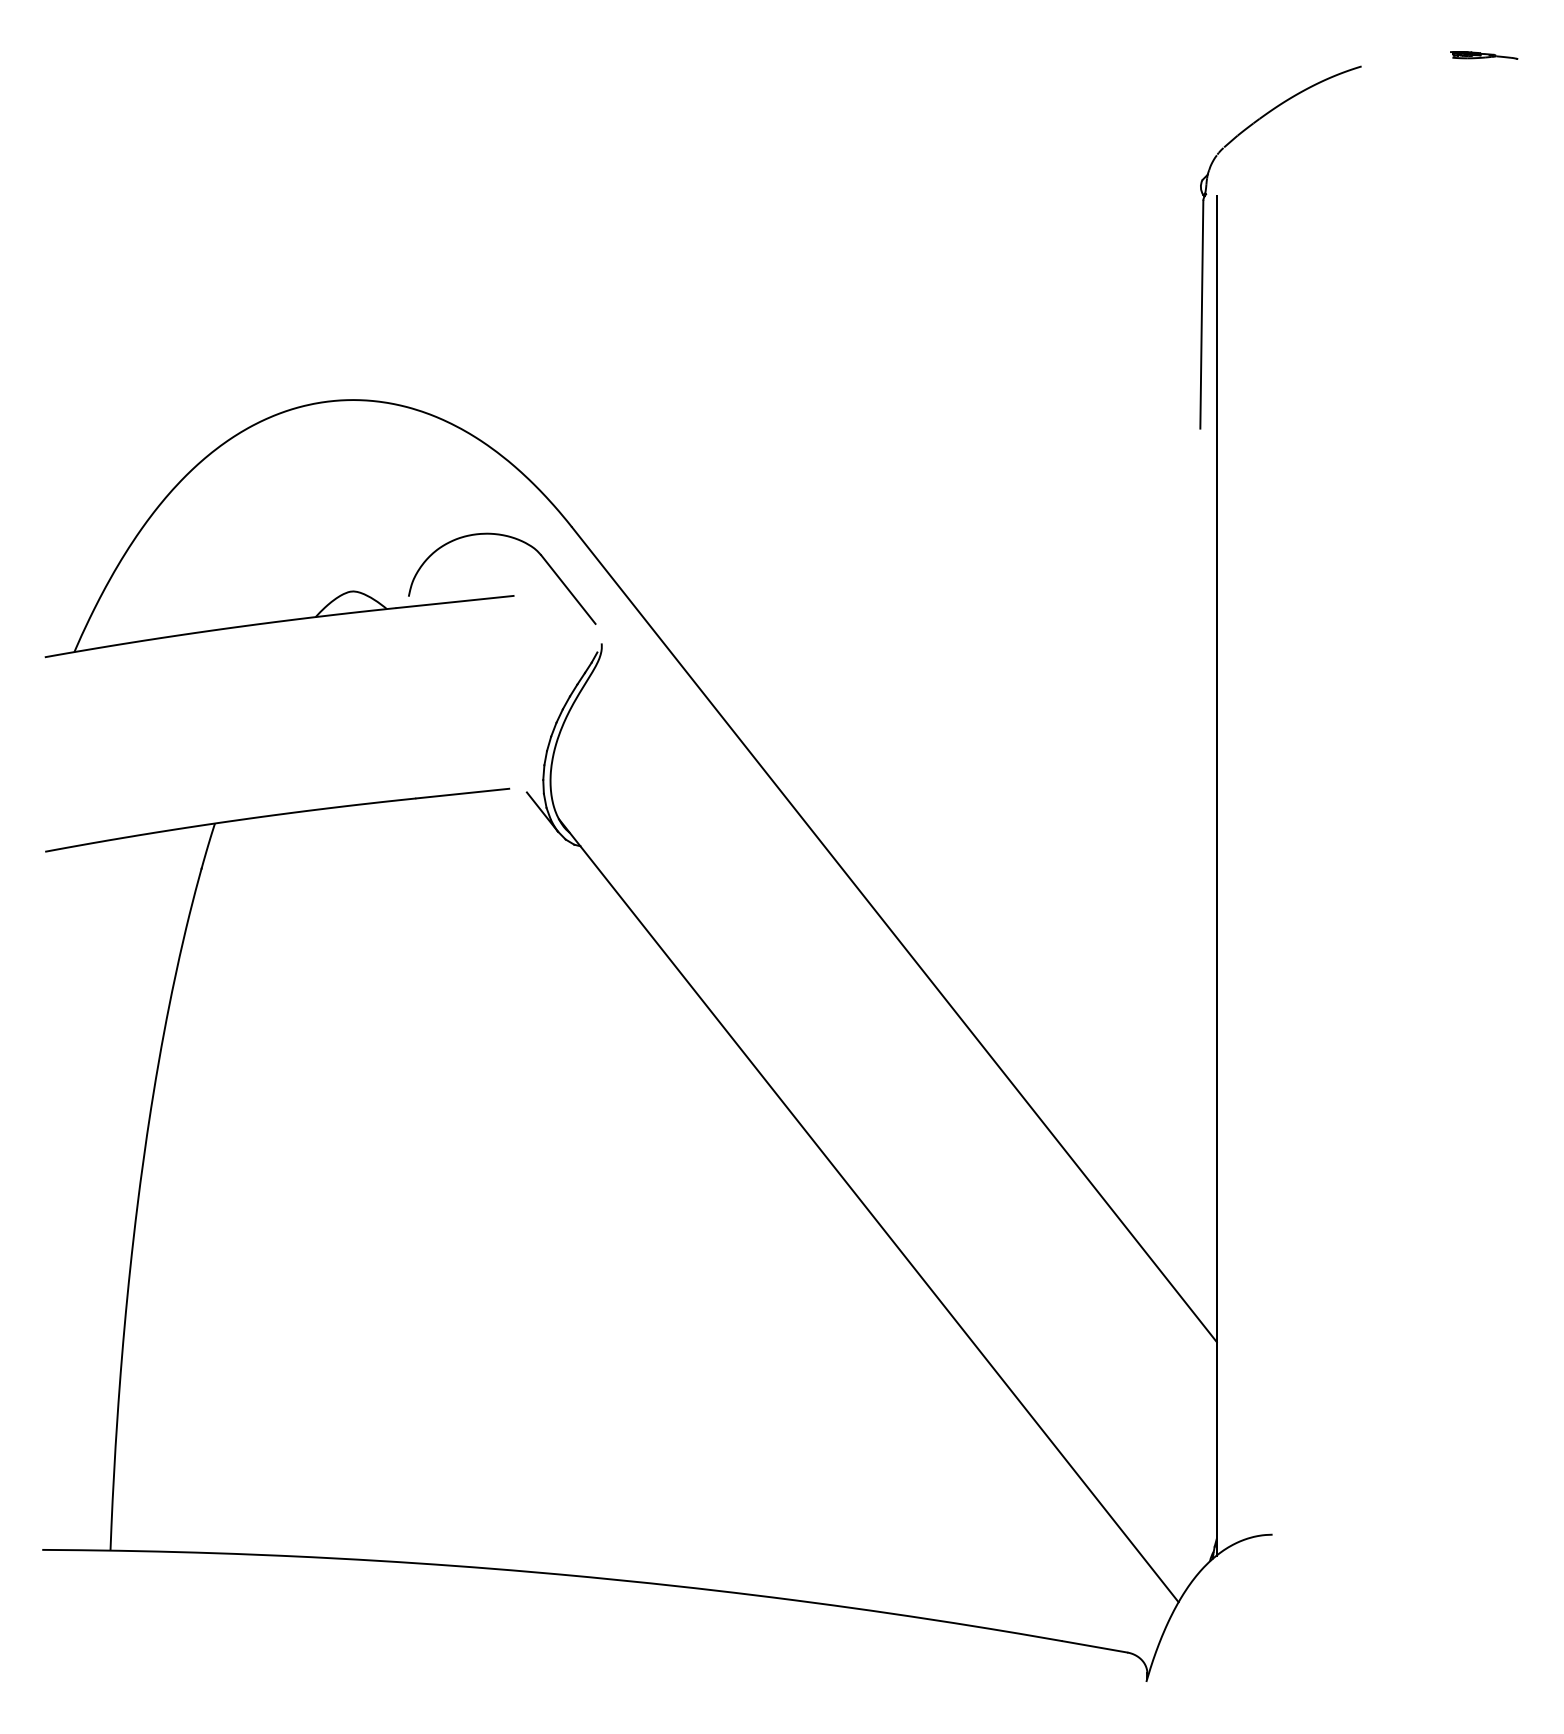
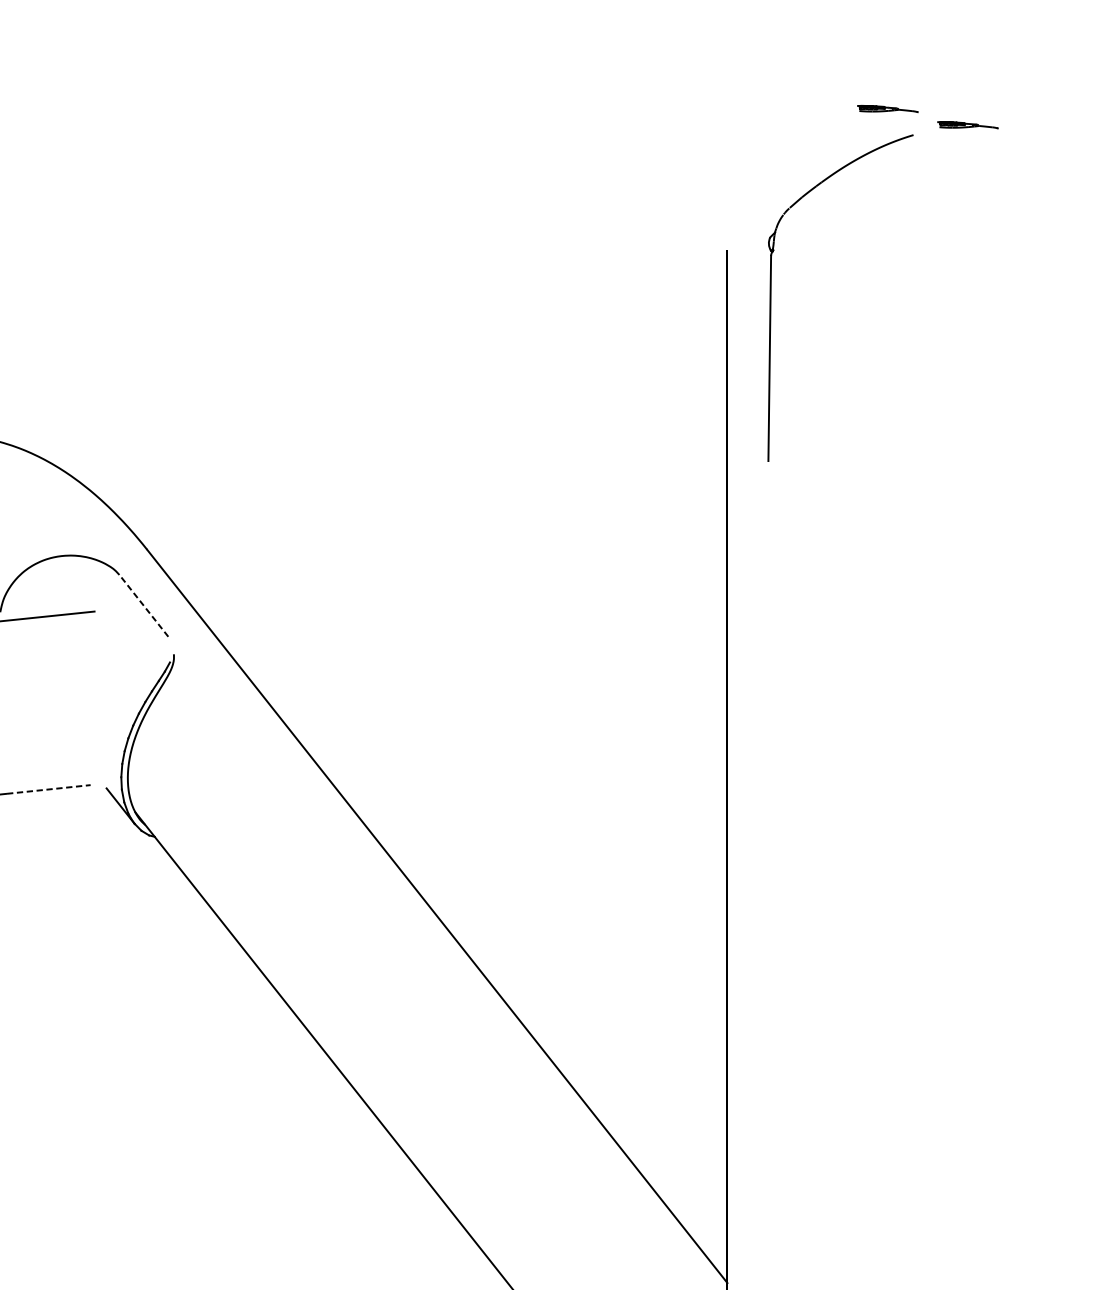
part: (1395, 37) -> (888, 109), added
part: (1203, 247) -> (771, 298), moved
line: (568, 589) -> (144, 605), solid -> dashed
line: (462, 793) -> (48, 789), solid -> dashed

